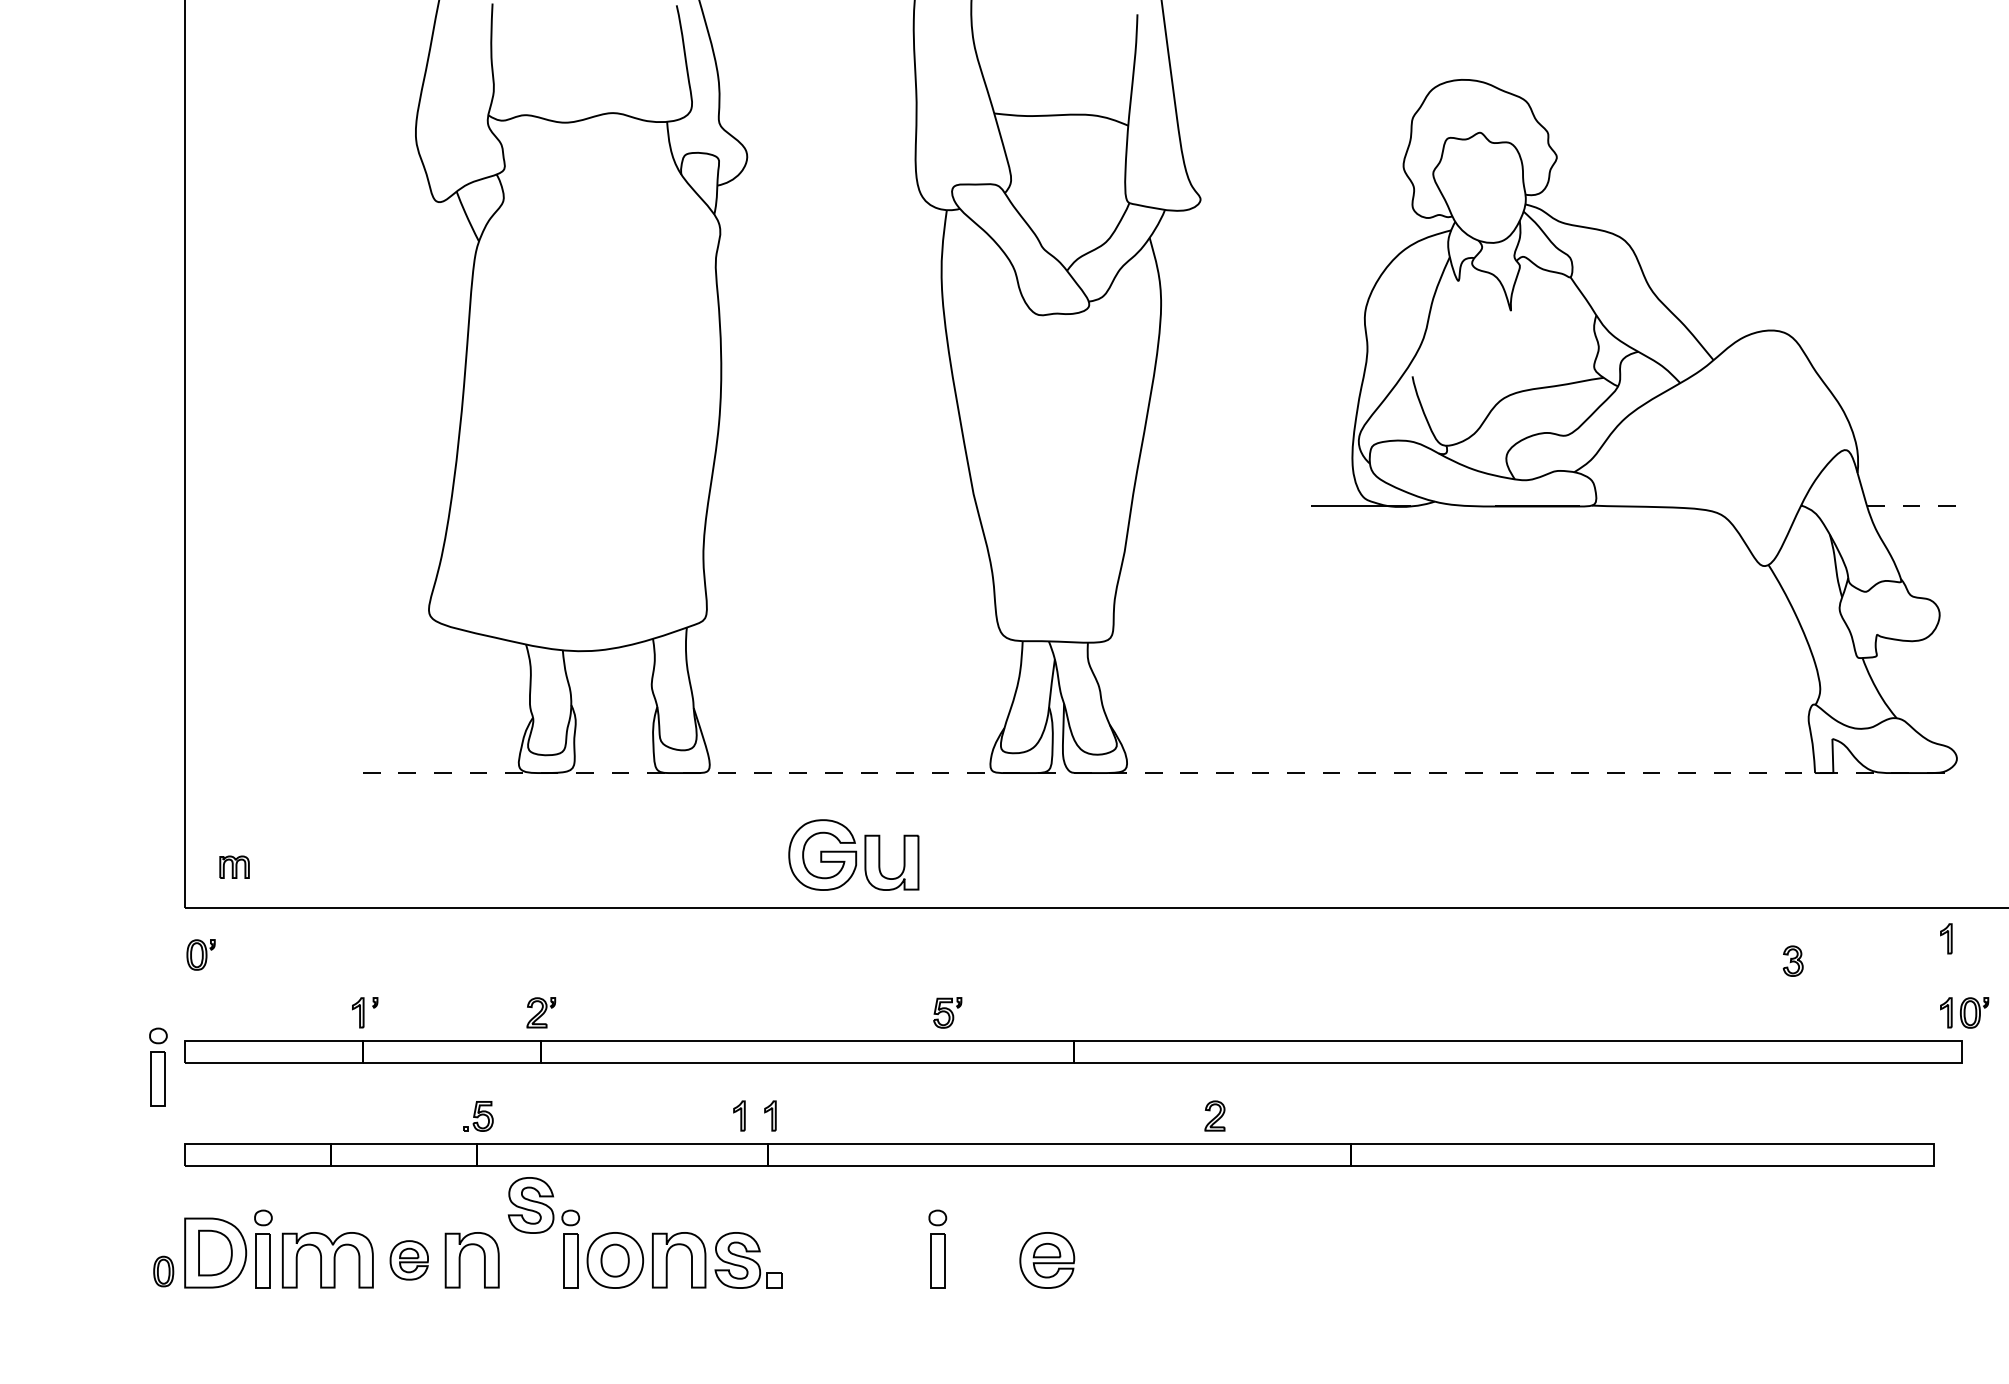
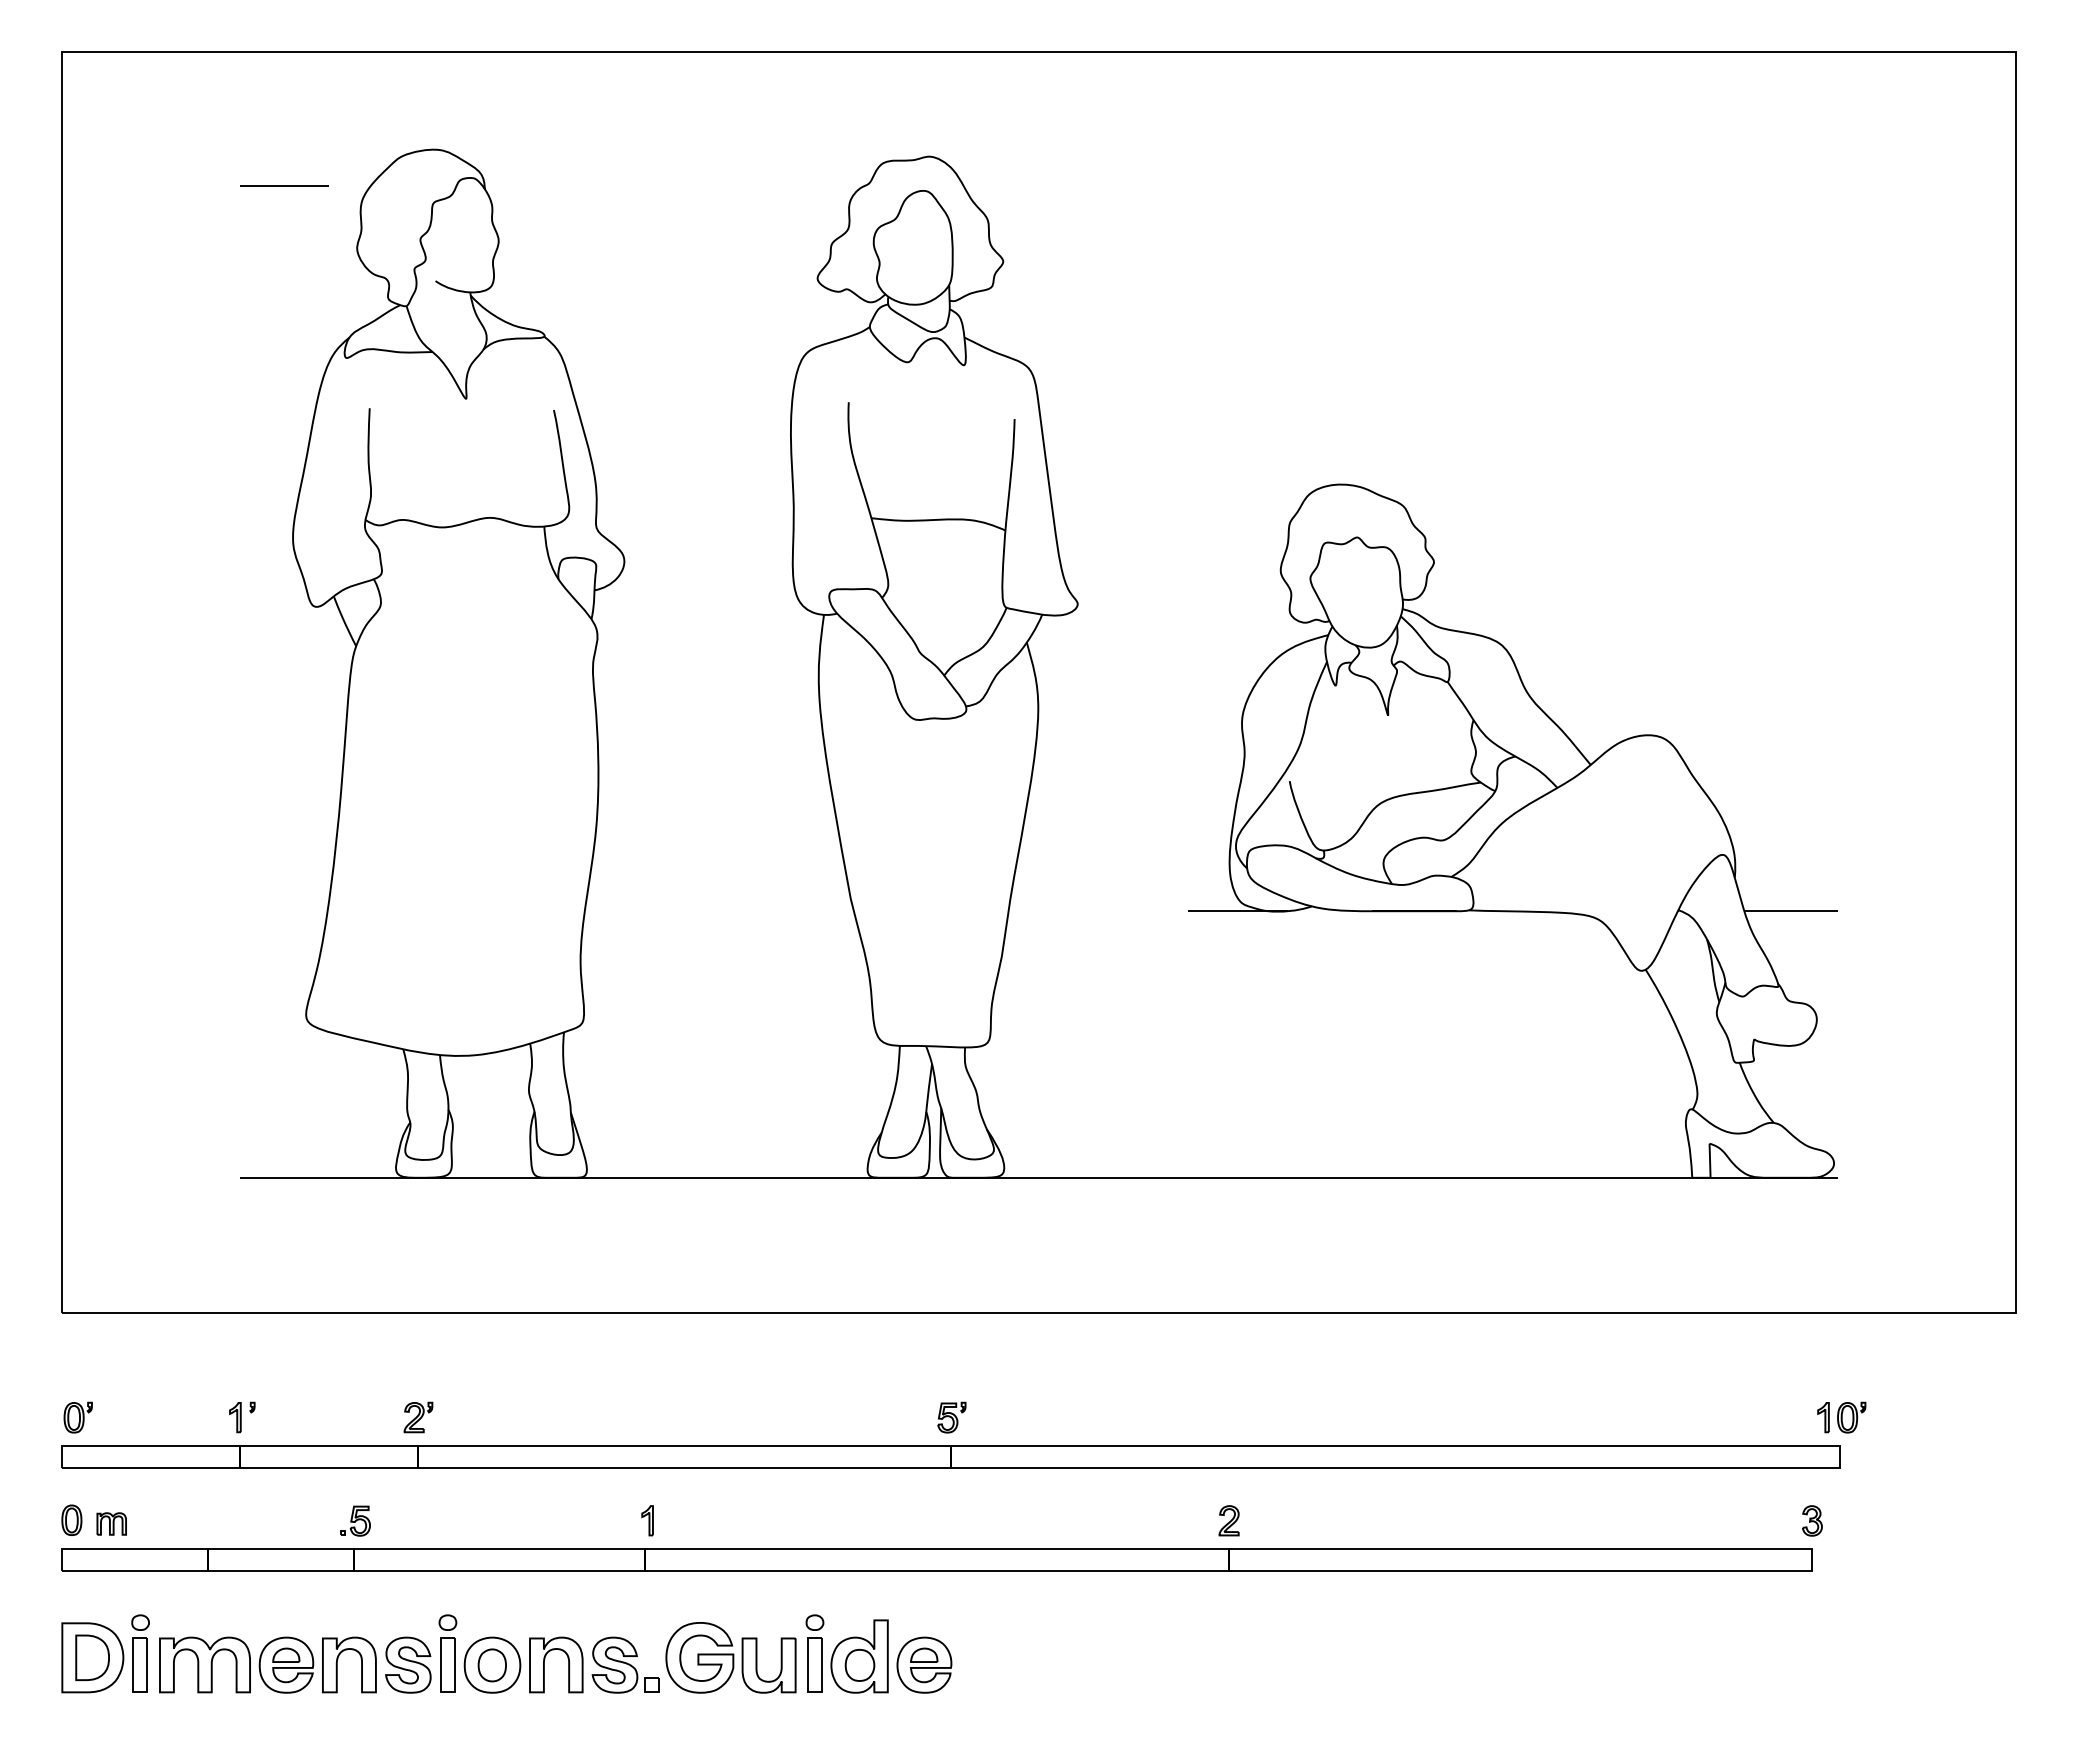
line: (1914, 506) -> (1791, 911), dashed -> solid
line: (1162, 772) -> (1039, 1177), dashed -> solid
part: (853, 854) -> (730, 1657), moved
part: (234, 866) -> (111, 1523), moved
part: (1946, 938) -> (1823, 1343), removed
part: (200, 954) -> (77, 1417), moved
part: (1793, 960) -> (1812, 1520), moved
part: (947, 1012) -> (951, 1417), moved
part: (158, 1066) -> (35, 1471), removed
part: (739, 1115) -> (616, 1520), removed
part: (1214, 1115) -> (1228, 1520), moved
part: (531, 1204) -> (408, 1664), moved
part: (982, 1251) -> (859, 1656), added
part: (409, 1259) -> (286, 1664), size x1.43
part: (163, 1270) -> (71, 1519), moved

